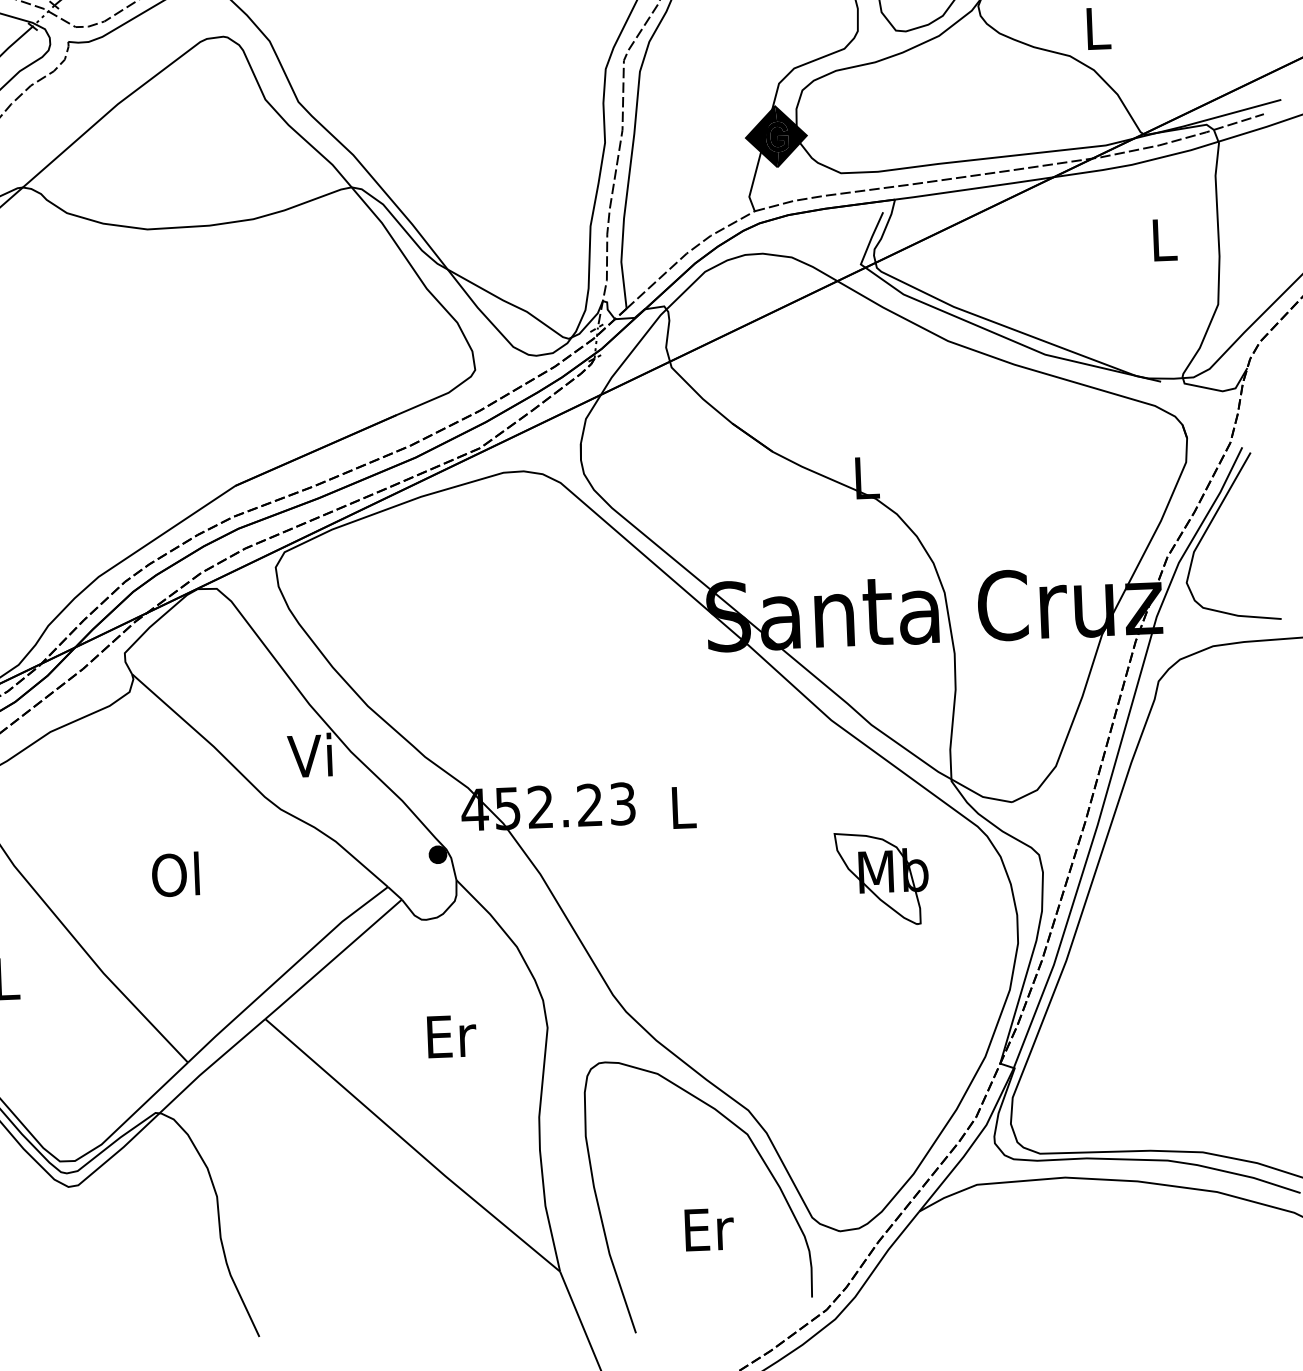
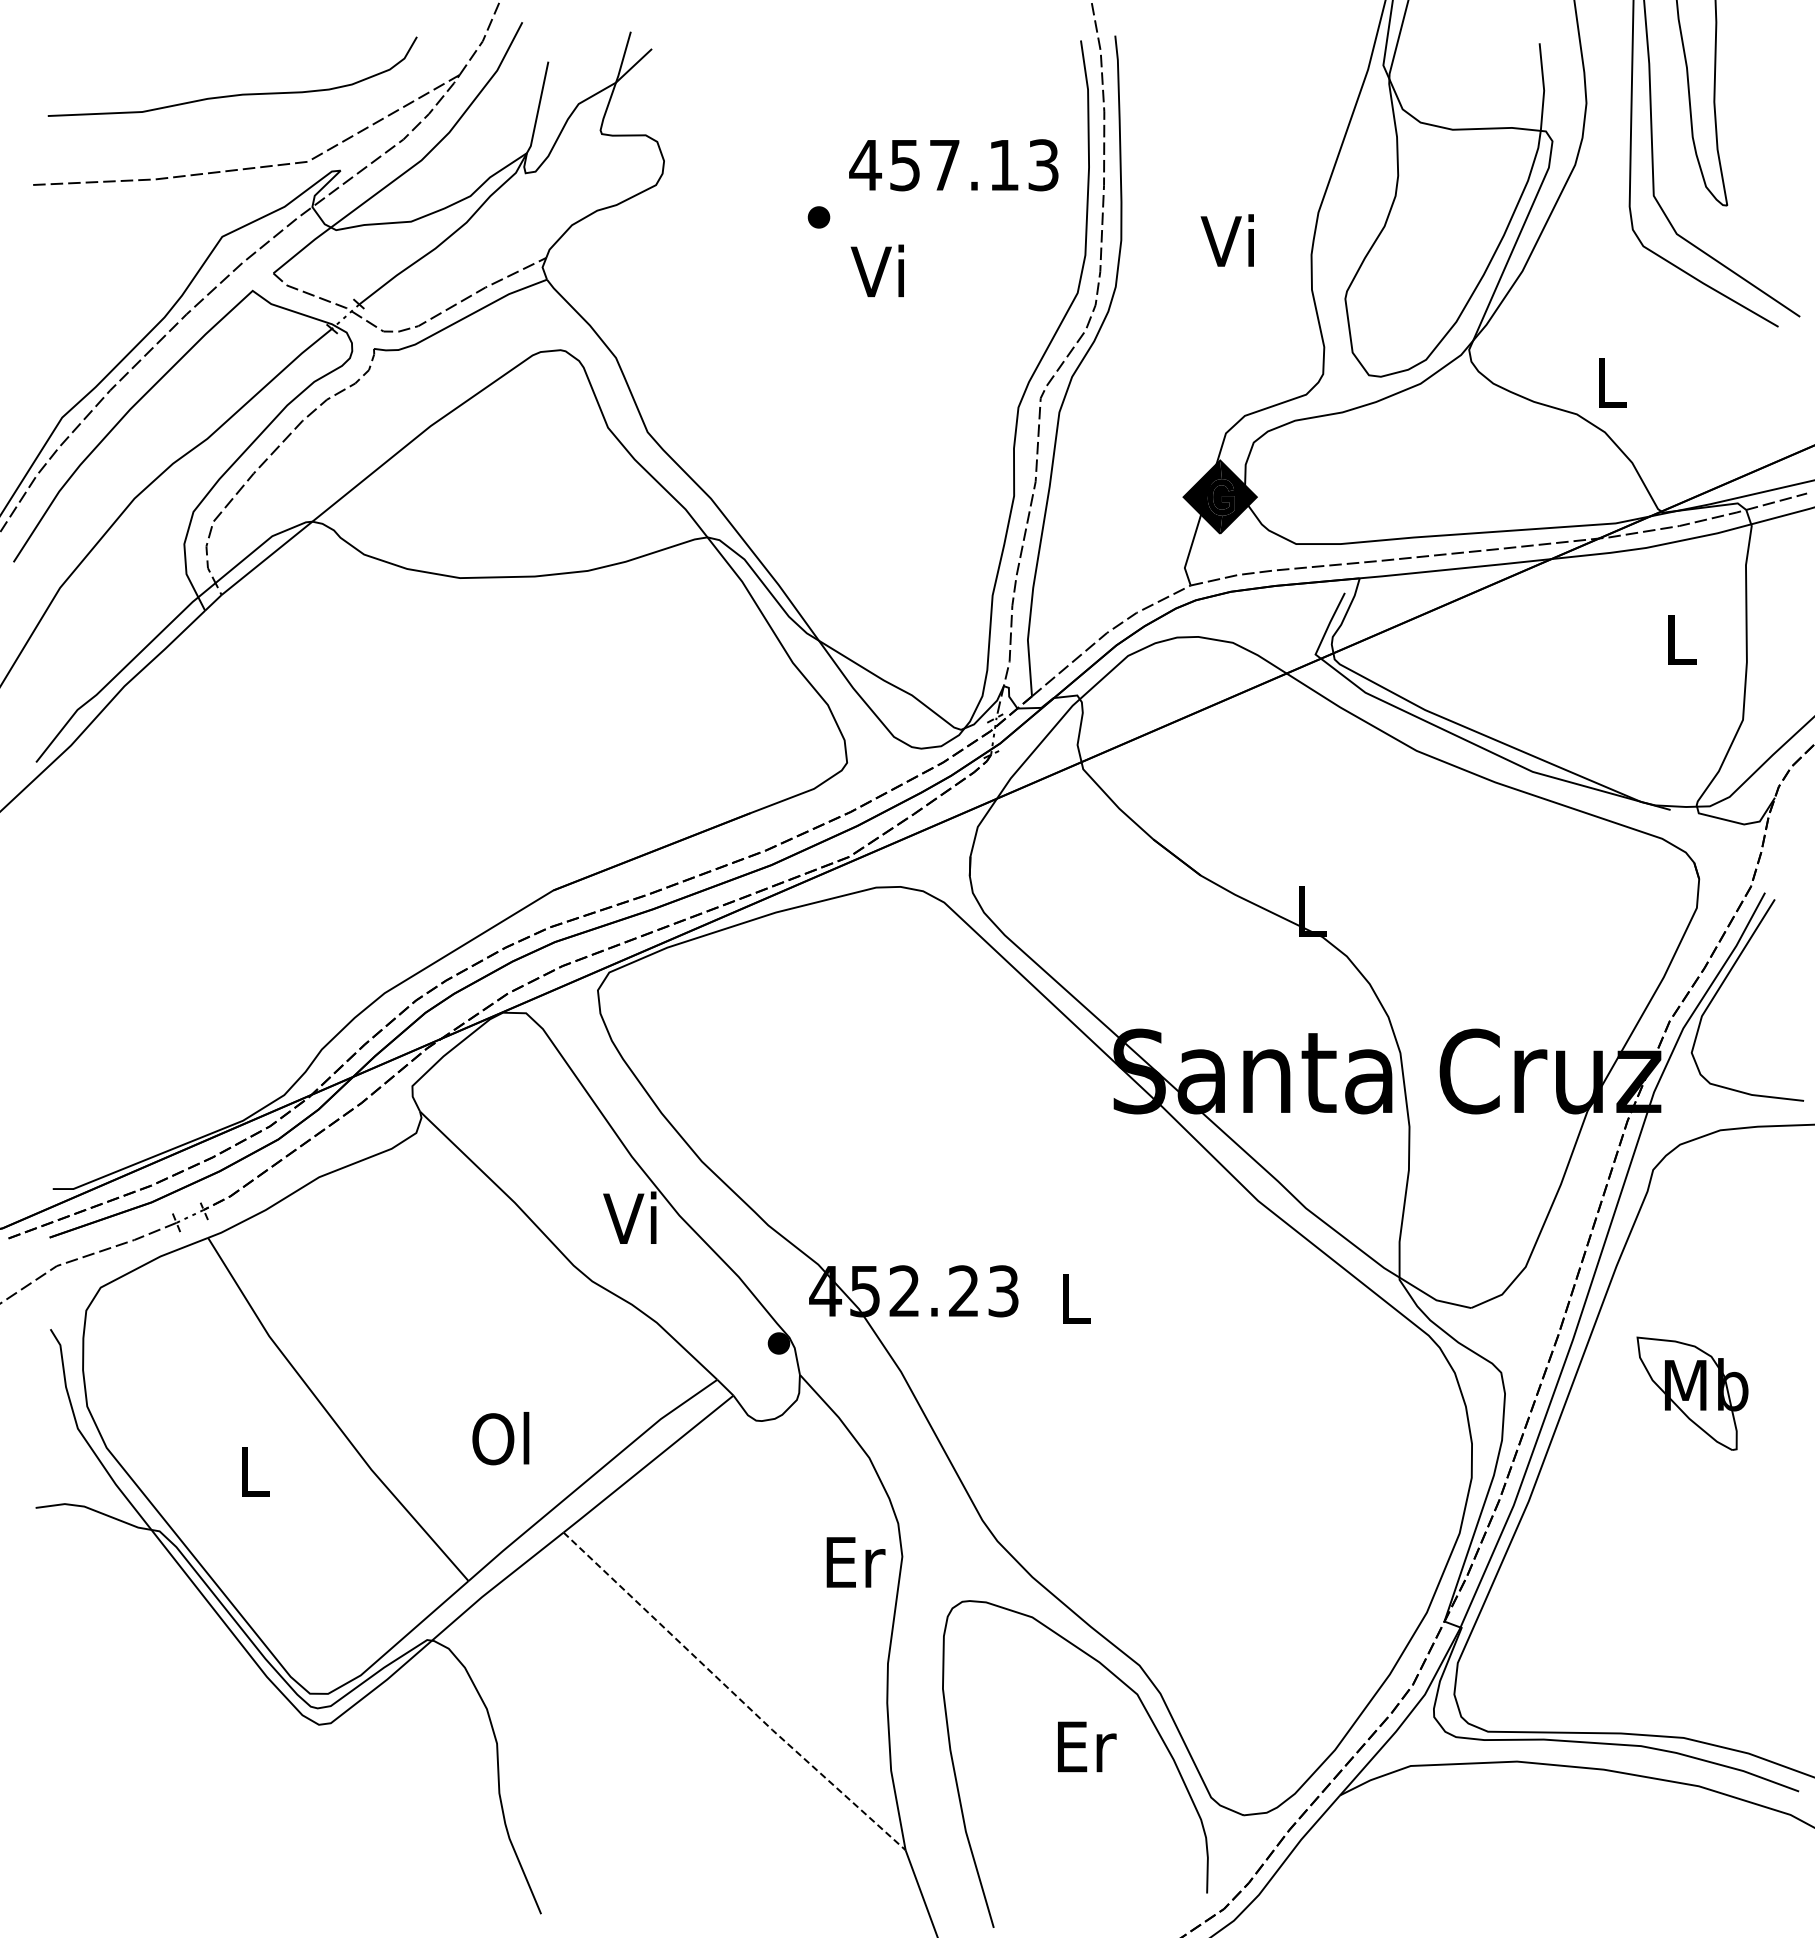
text: (175, 874) -> (500, 1438), moved
part: (882, 878) -> (1692, 1393), moved
text: (451, 1036) -> (855, 1562), moved
line: (411, 1147) -> (733, 1693), solid -> dashed
text: (709, 1229) -> (1087, 1746), moved

